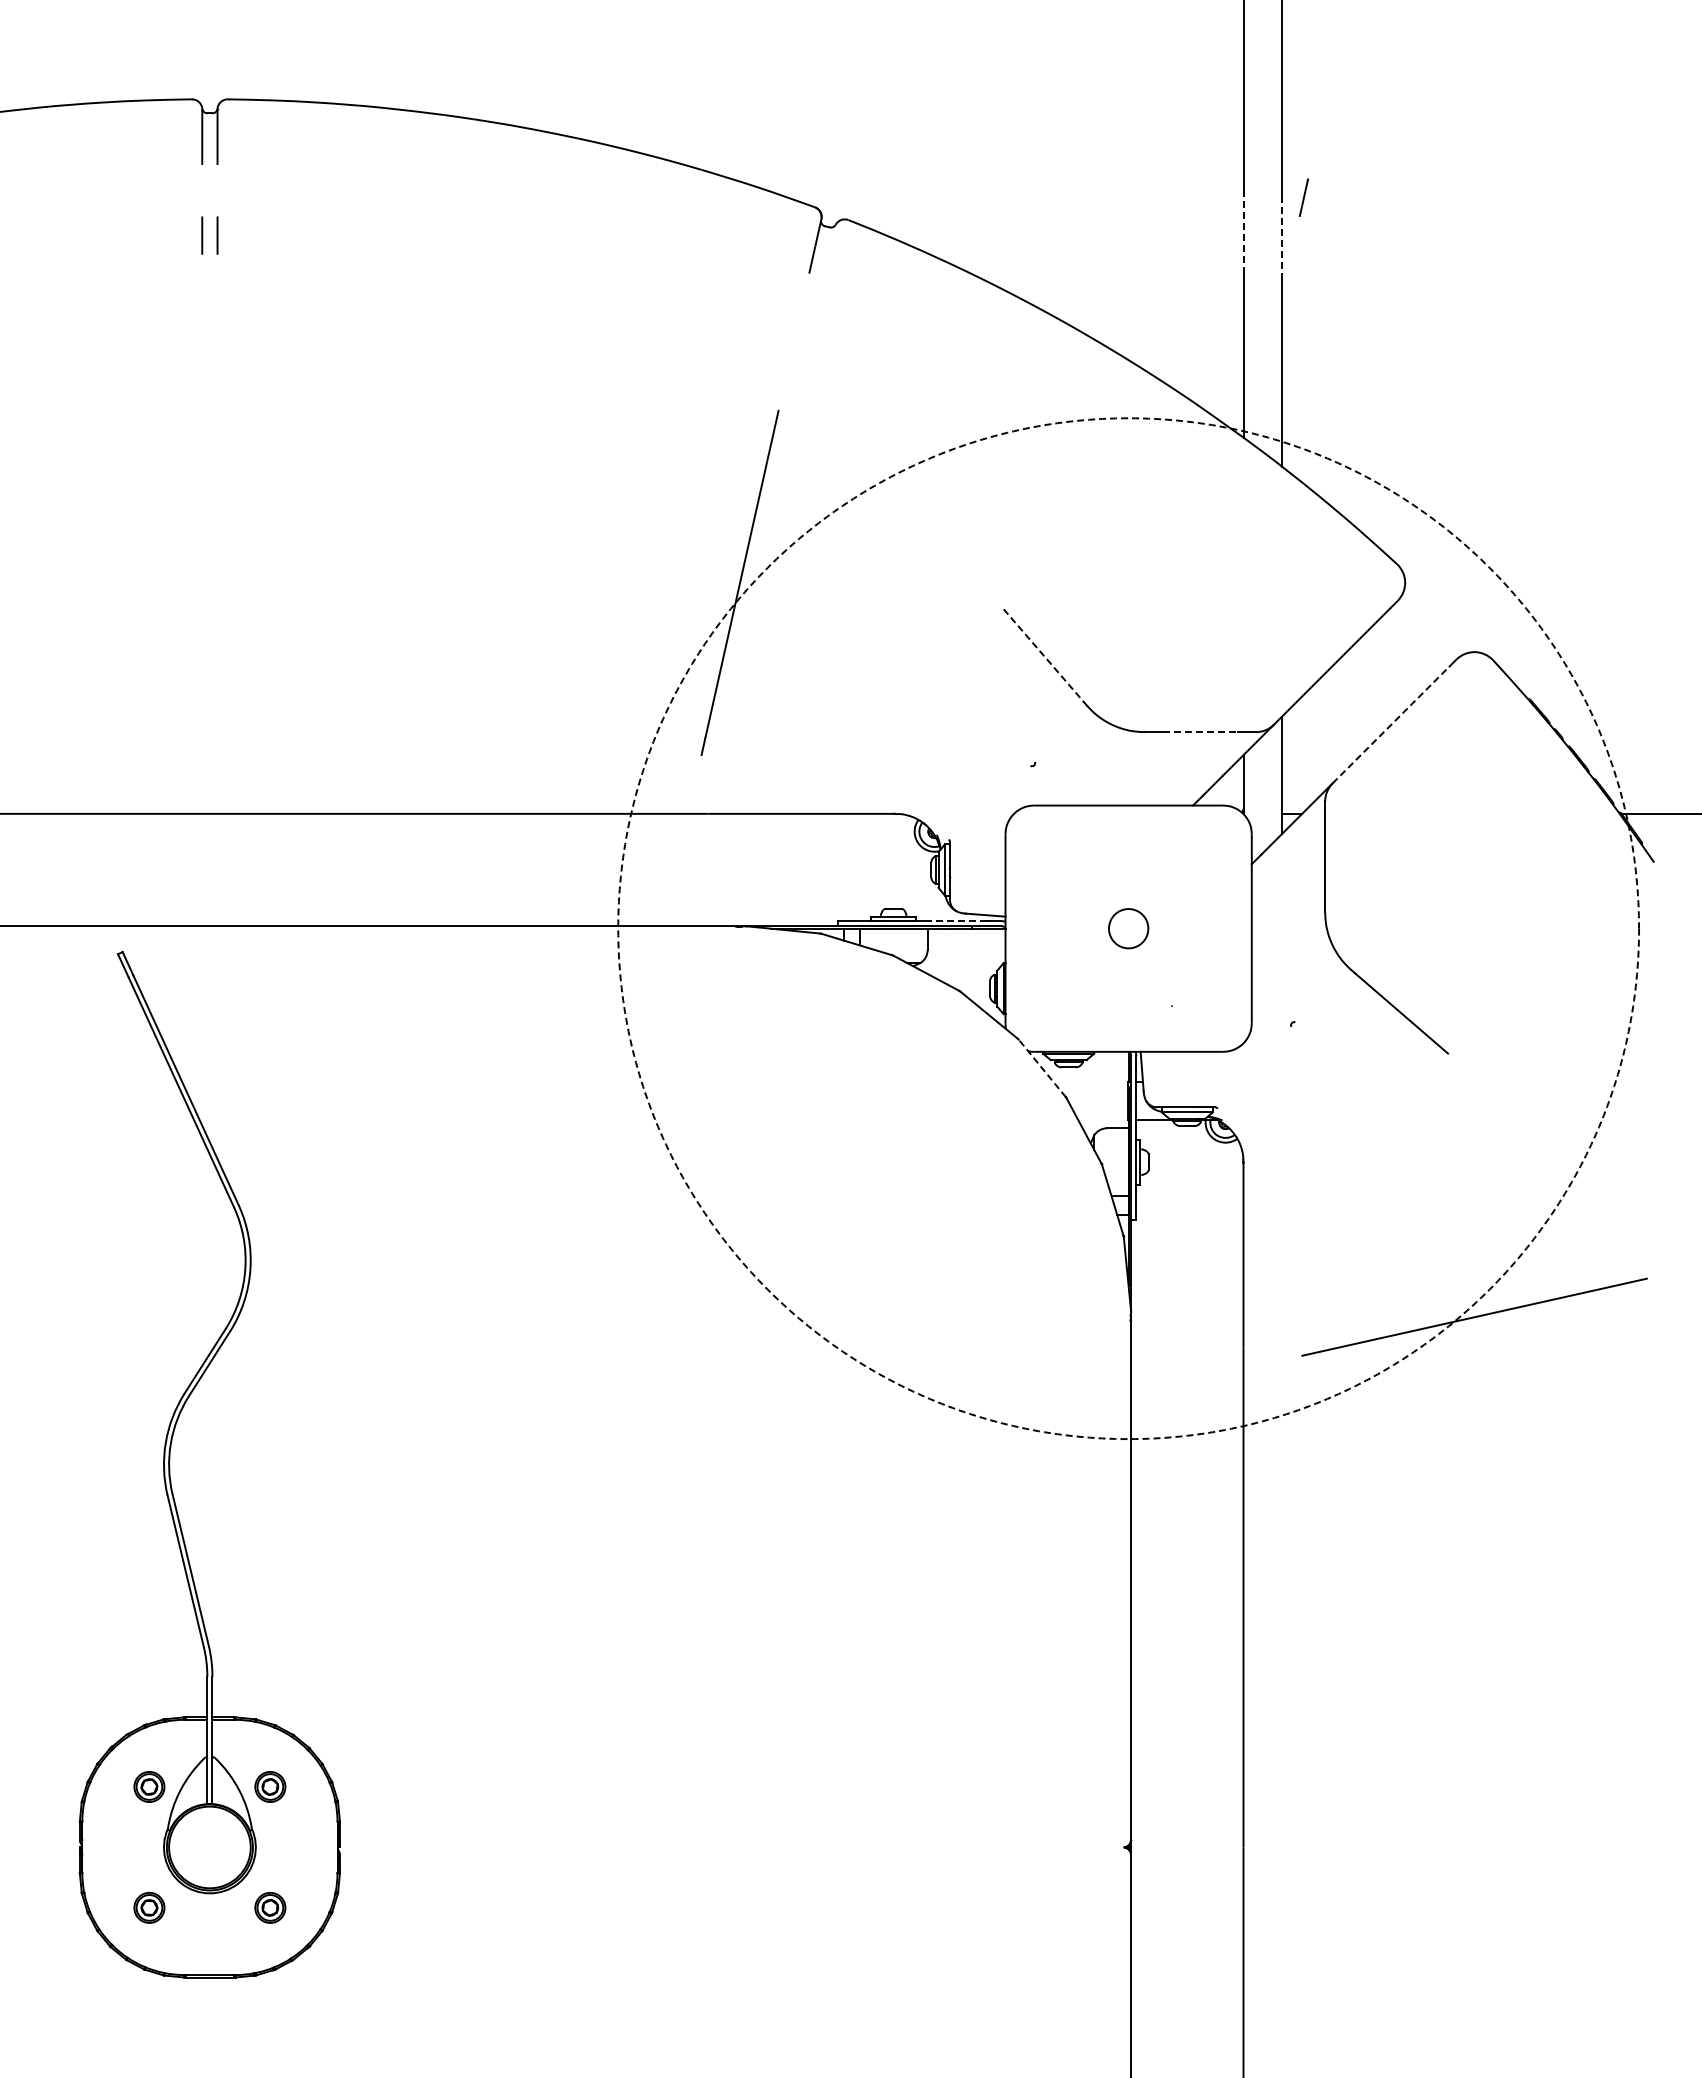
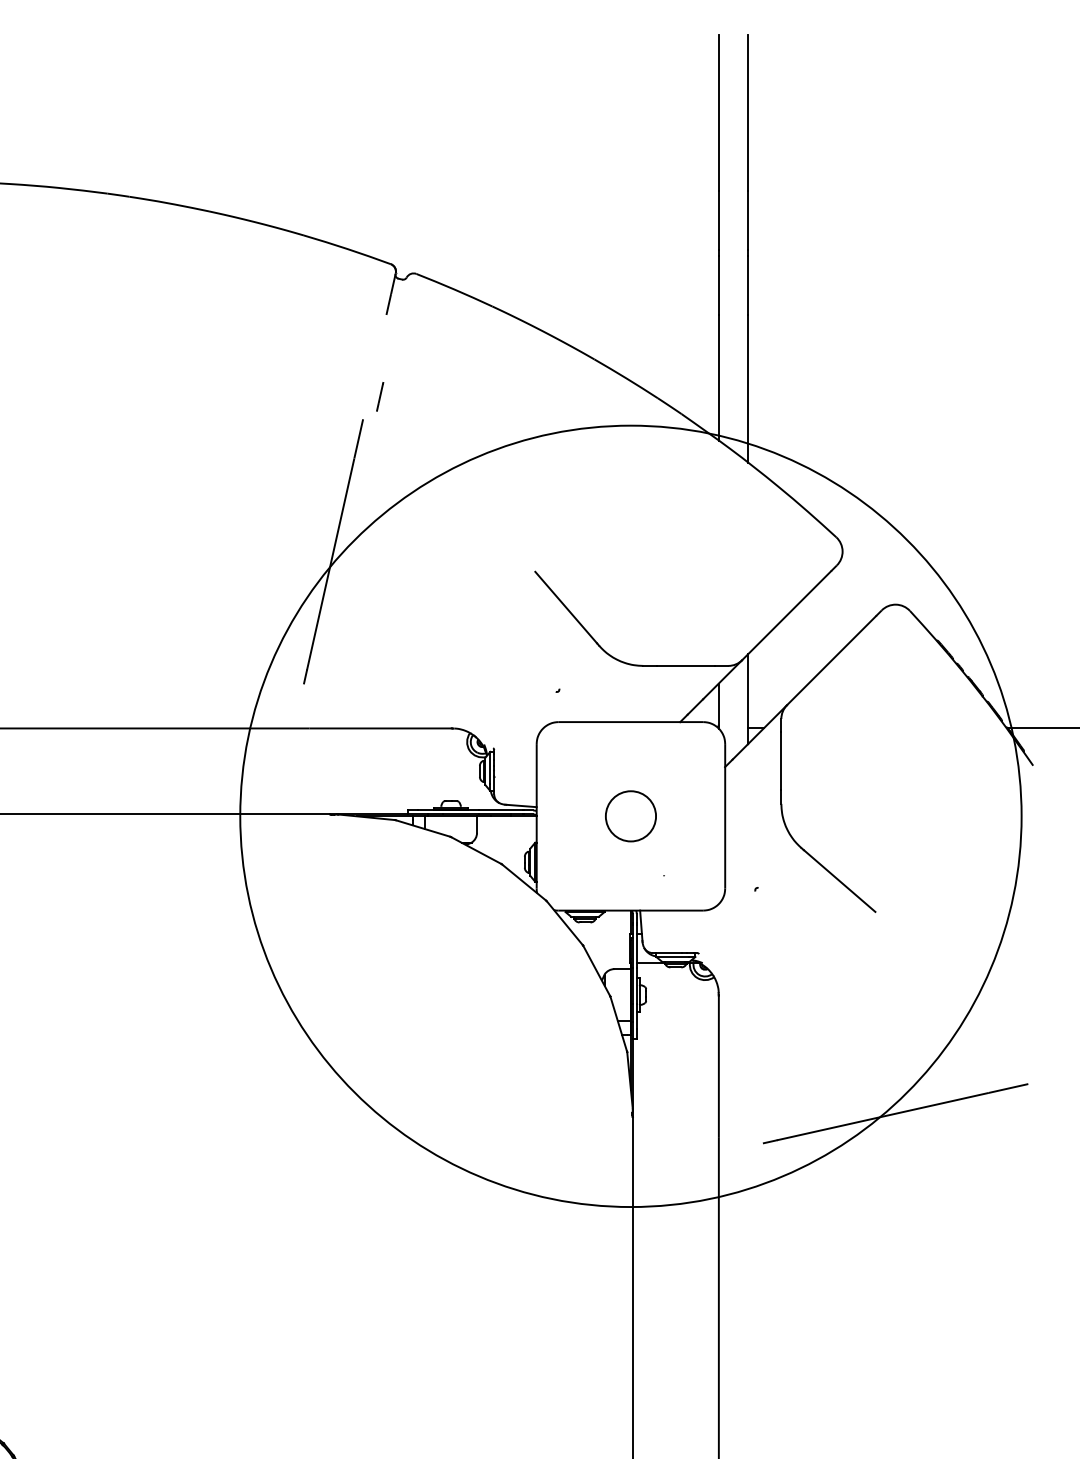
line: (1303, 197) -> (379, 396), moved
line: (1243, 234) -> (718, 285), dashed -> solid
line: (1281, 234) -> (747, 285), dashed -> solid
line: (1044, 656) -> (566, 608), dashed -> solid
line: (1391, 724) -> (832, 660), dashed -> solid
line: (1200, 732) -> (685, 666), dashed -> solid
line: (958, 921) -> (500, 810), dashed -> solid
circle: (1128, 928) -> (630, 816), dashed -> solid
circle: (1128, 928) -> (630, 816), size x1.67
line: (1042, 1068) -> (565, 923), dashed -> solid

